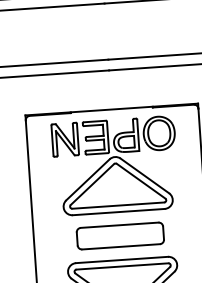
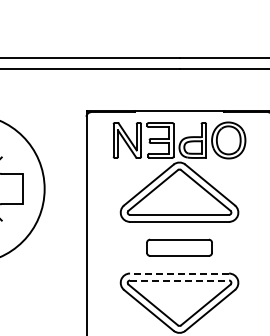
part: (120, 235) -> (179, 247), size x0.7
line: (121, 259) -> (179, 273), solid -> dashed
line: (122, 266) -> (179, 280), solid -> dashed

